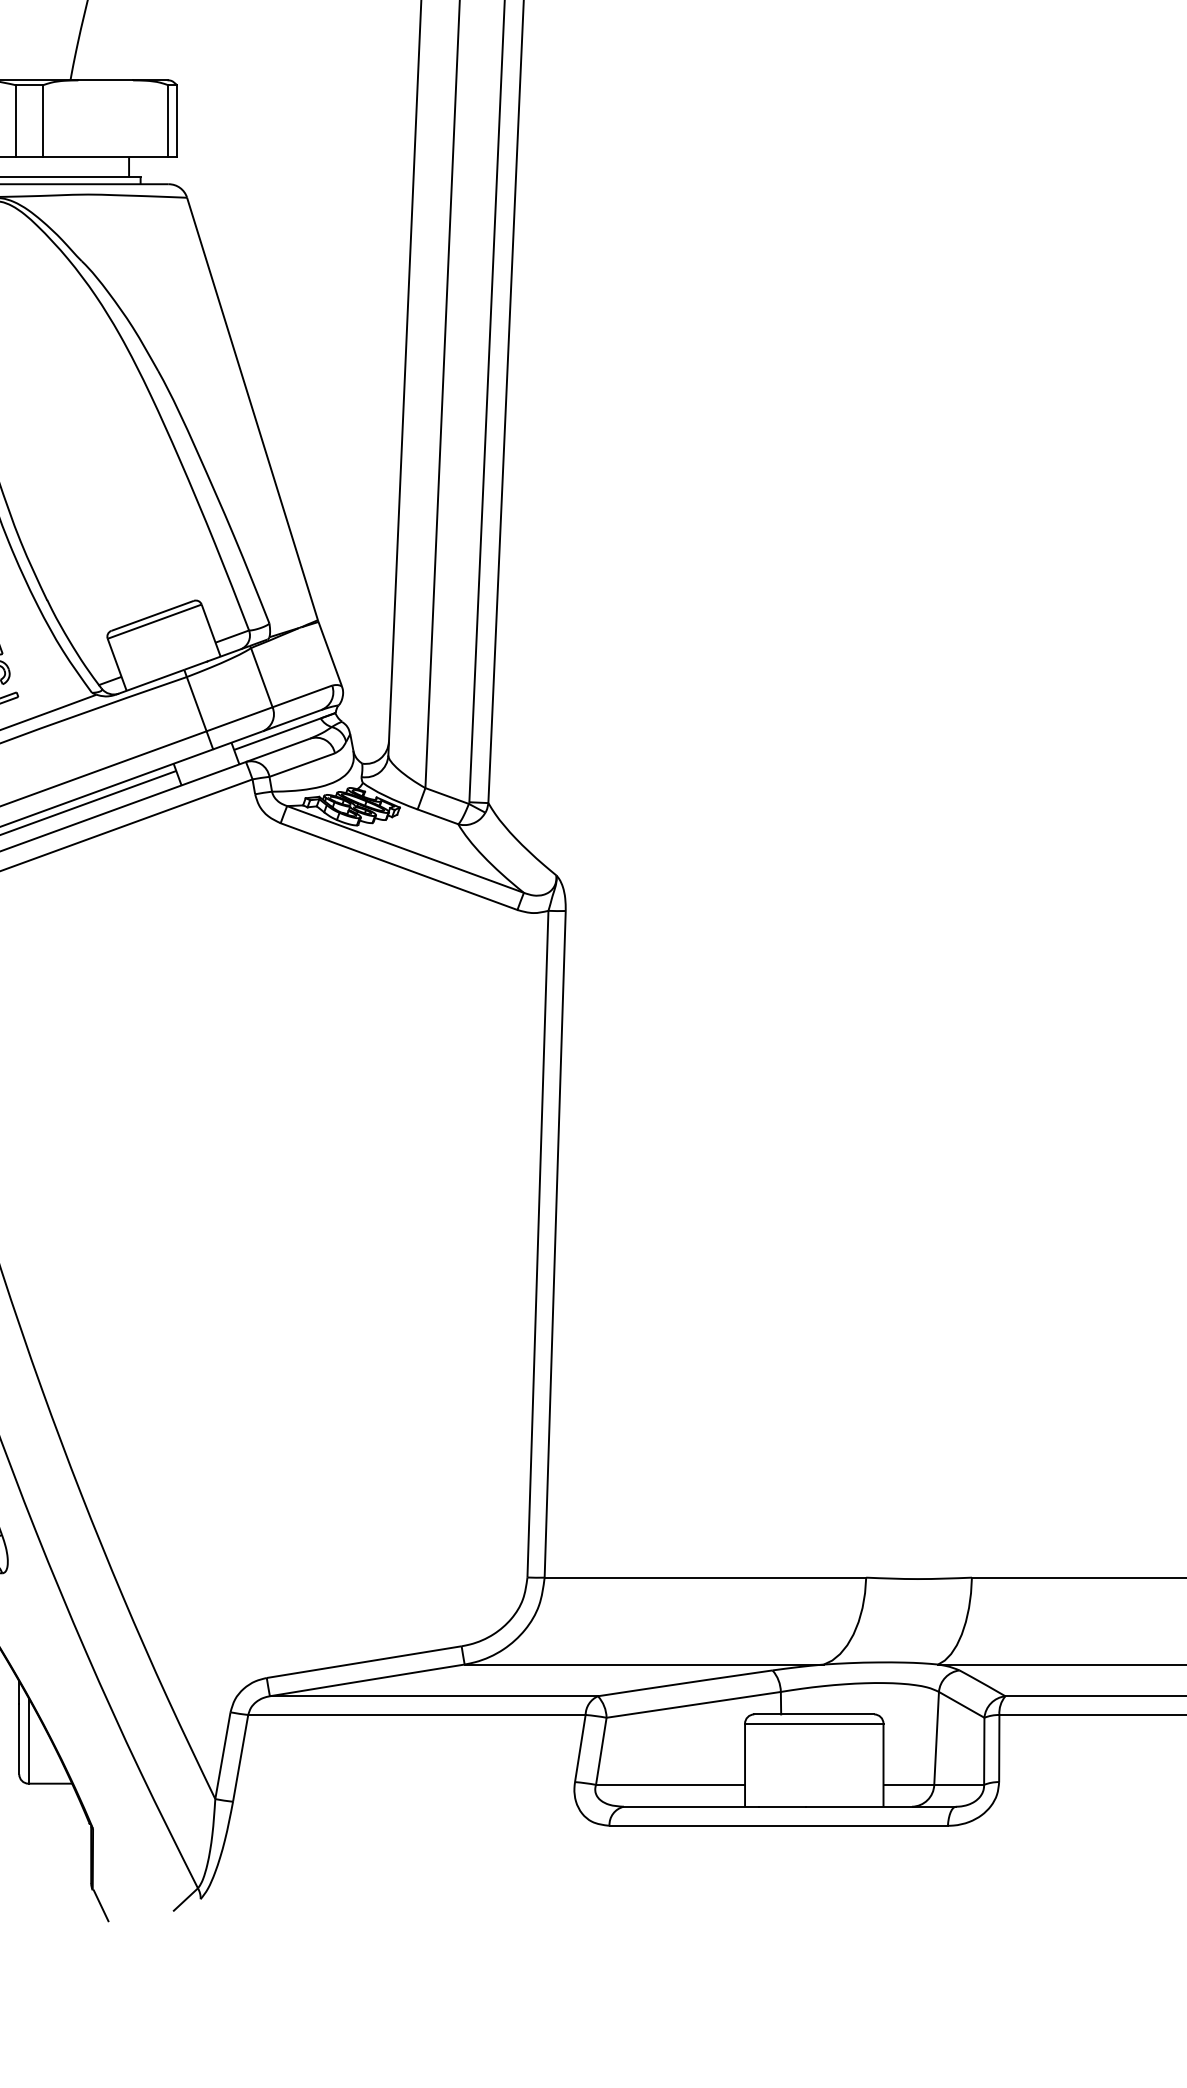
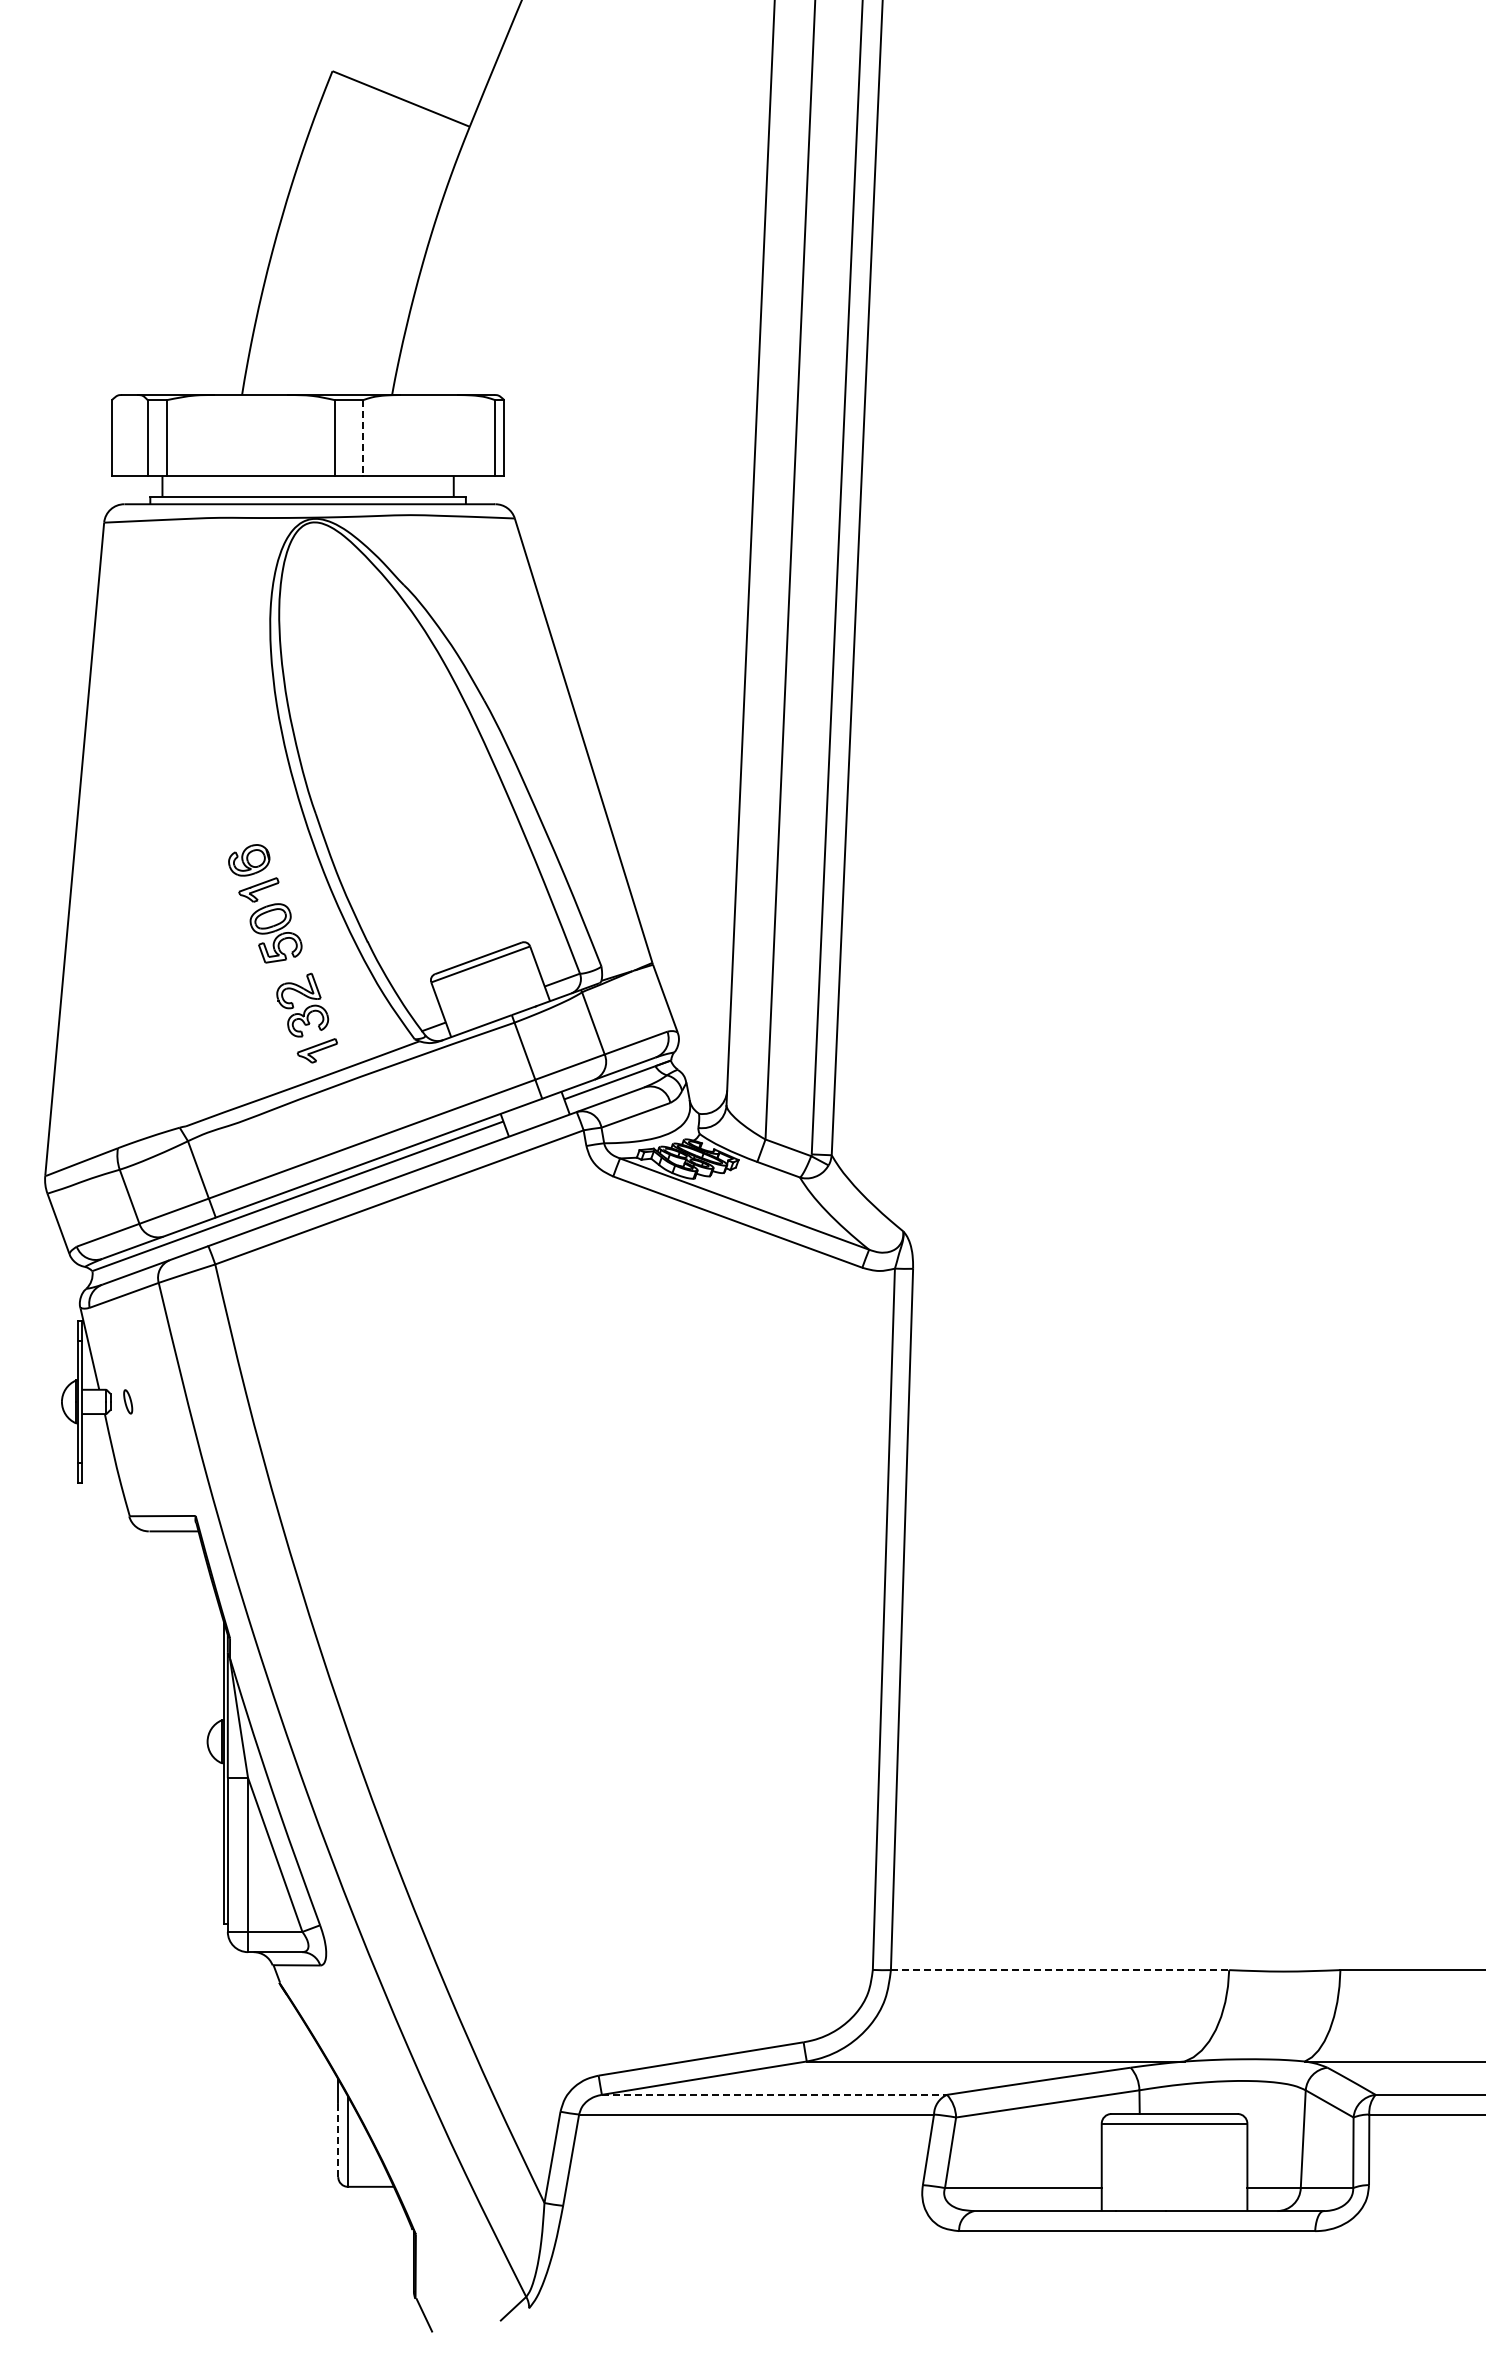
line: (43, 121) -> (363, 438), solid -> dashed
line: (705, 1578) -> (1060, 1970), solid -> dashed
line: (433, 1695) -> (774, 2094), solid -> dashed
line: (19, 1738) -> (338, 2139), solid -> dashed

